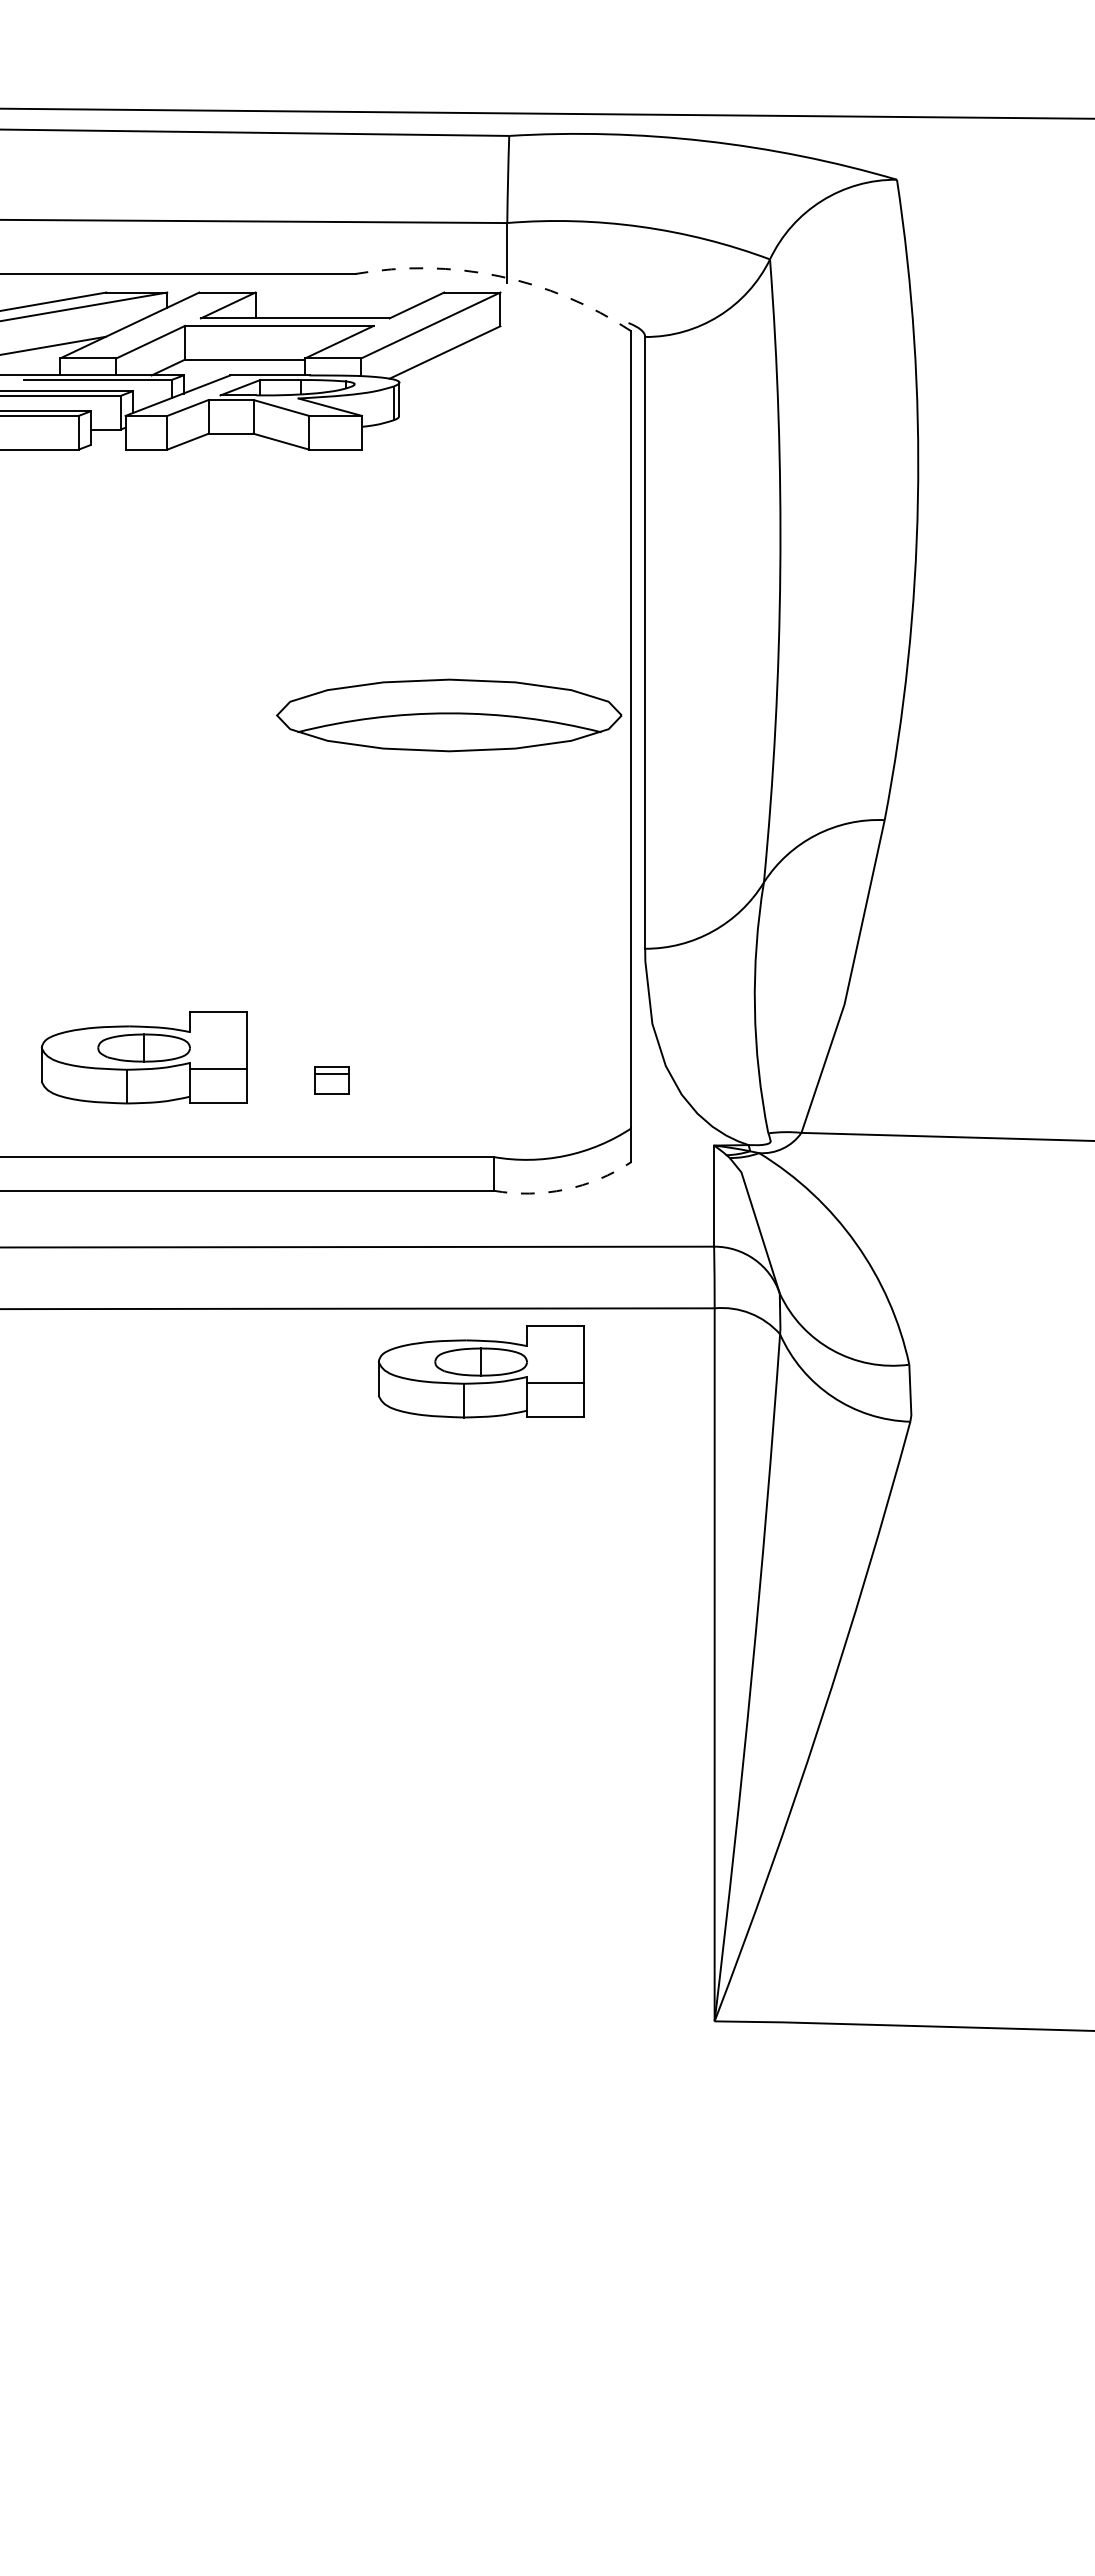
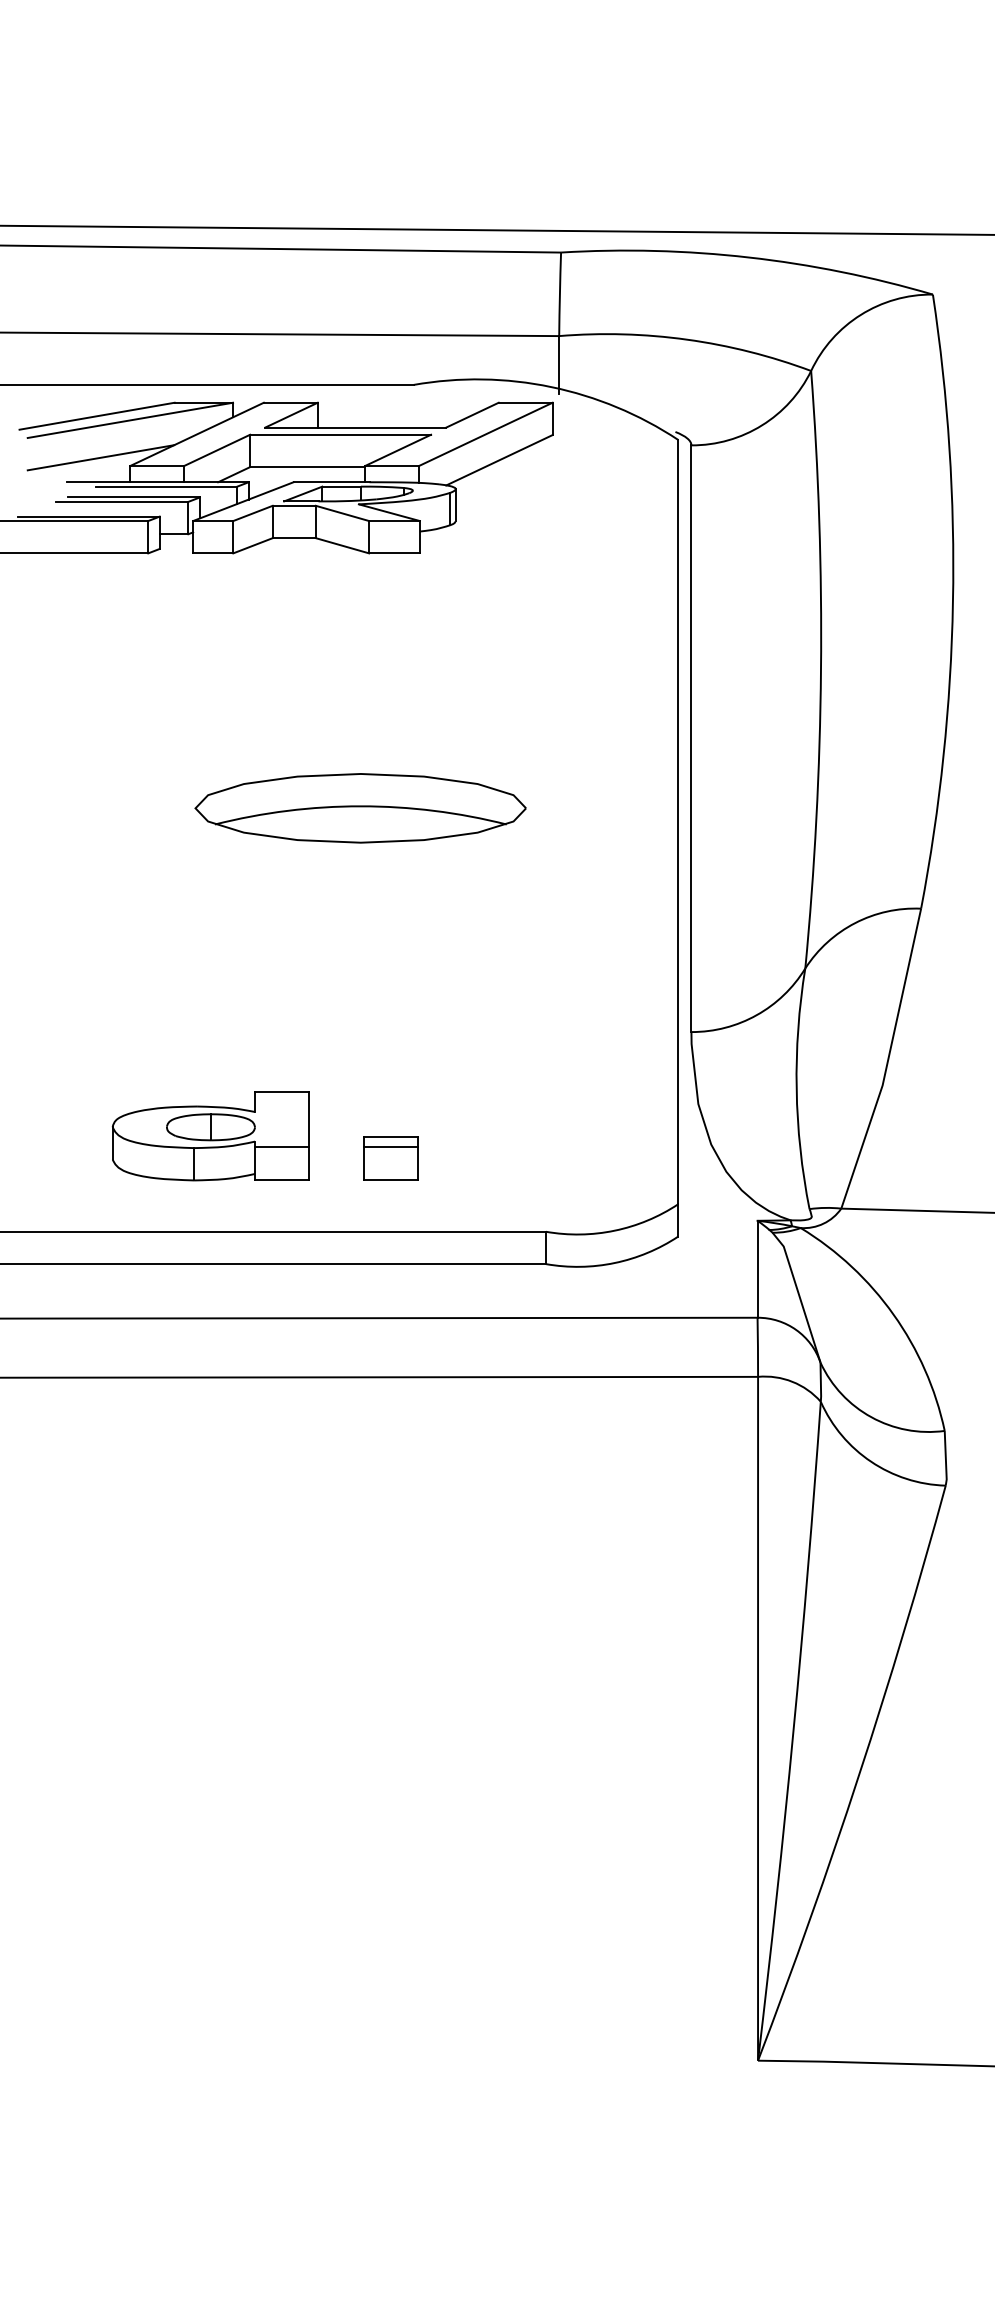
arc: (499, 276) -> (551, 387), dashed -> solid
part: (449, 715) -> (360, 808), moved
part: (331, 1080) -> (390, 1158), size x1.67
arc: (565, 1189) -> (615, 1262), dashed -> solid
part: (481, 1371) -> (534, 1437), removed

